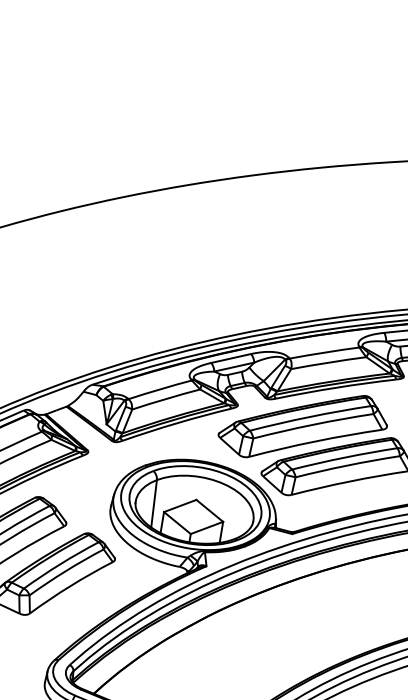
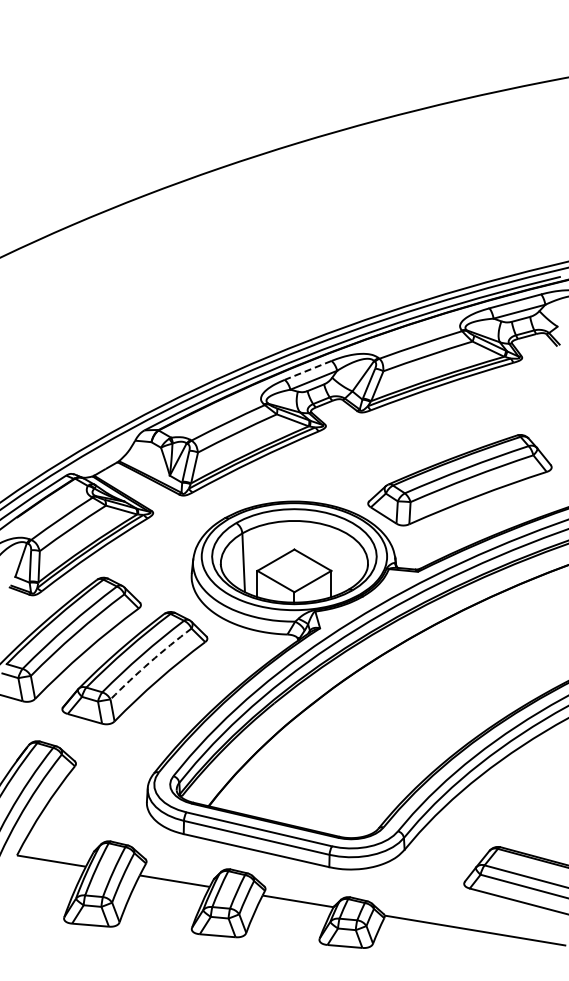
line: (230, 358) -> (307, 370), solid -> dashed
part: (303, 426) -> (409, 438), removed
arc: (65, 571) -> (149, 662), solid -> dashed

